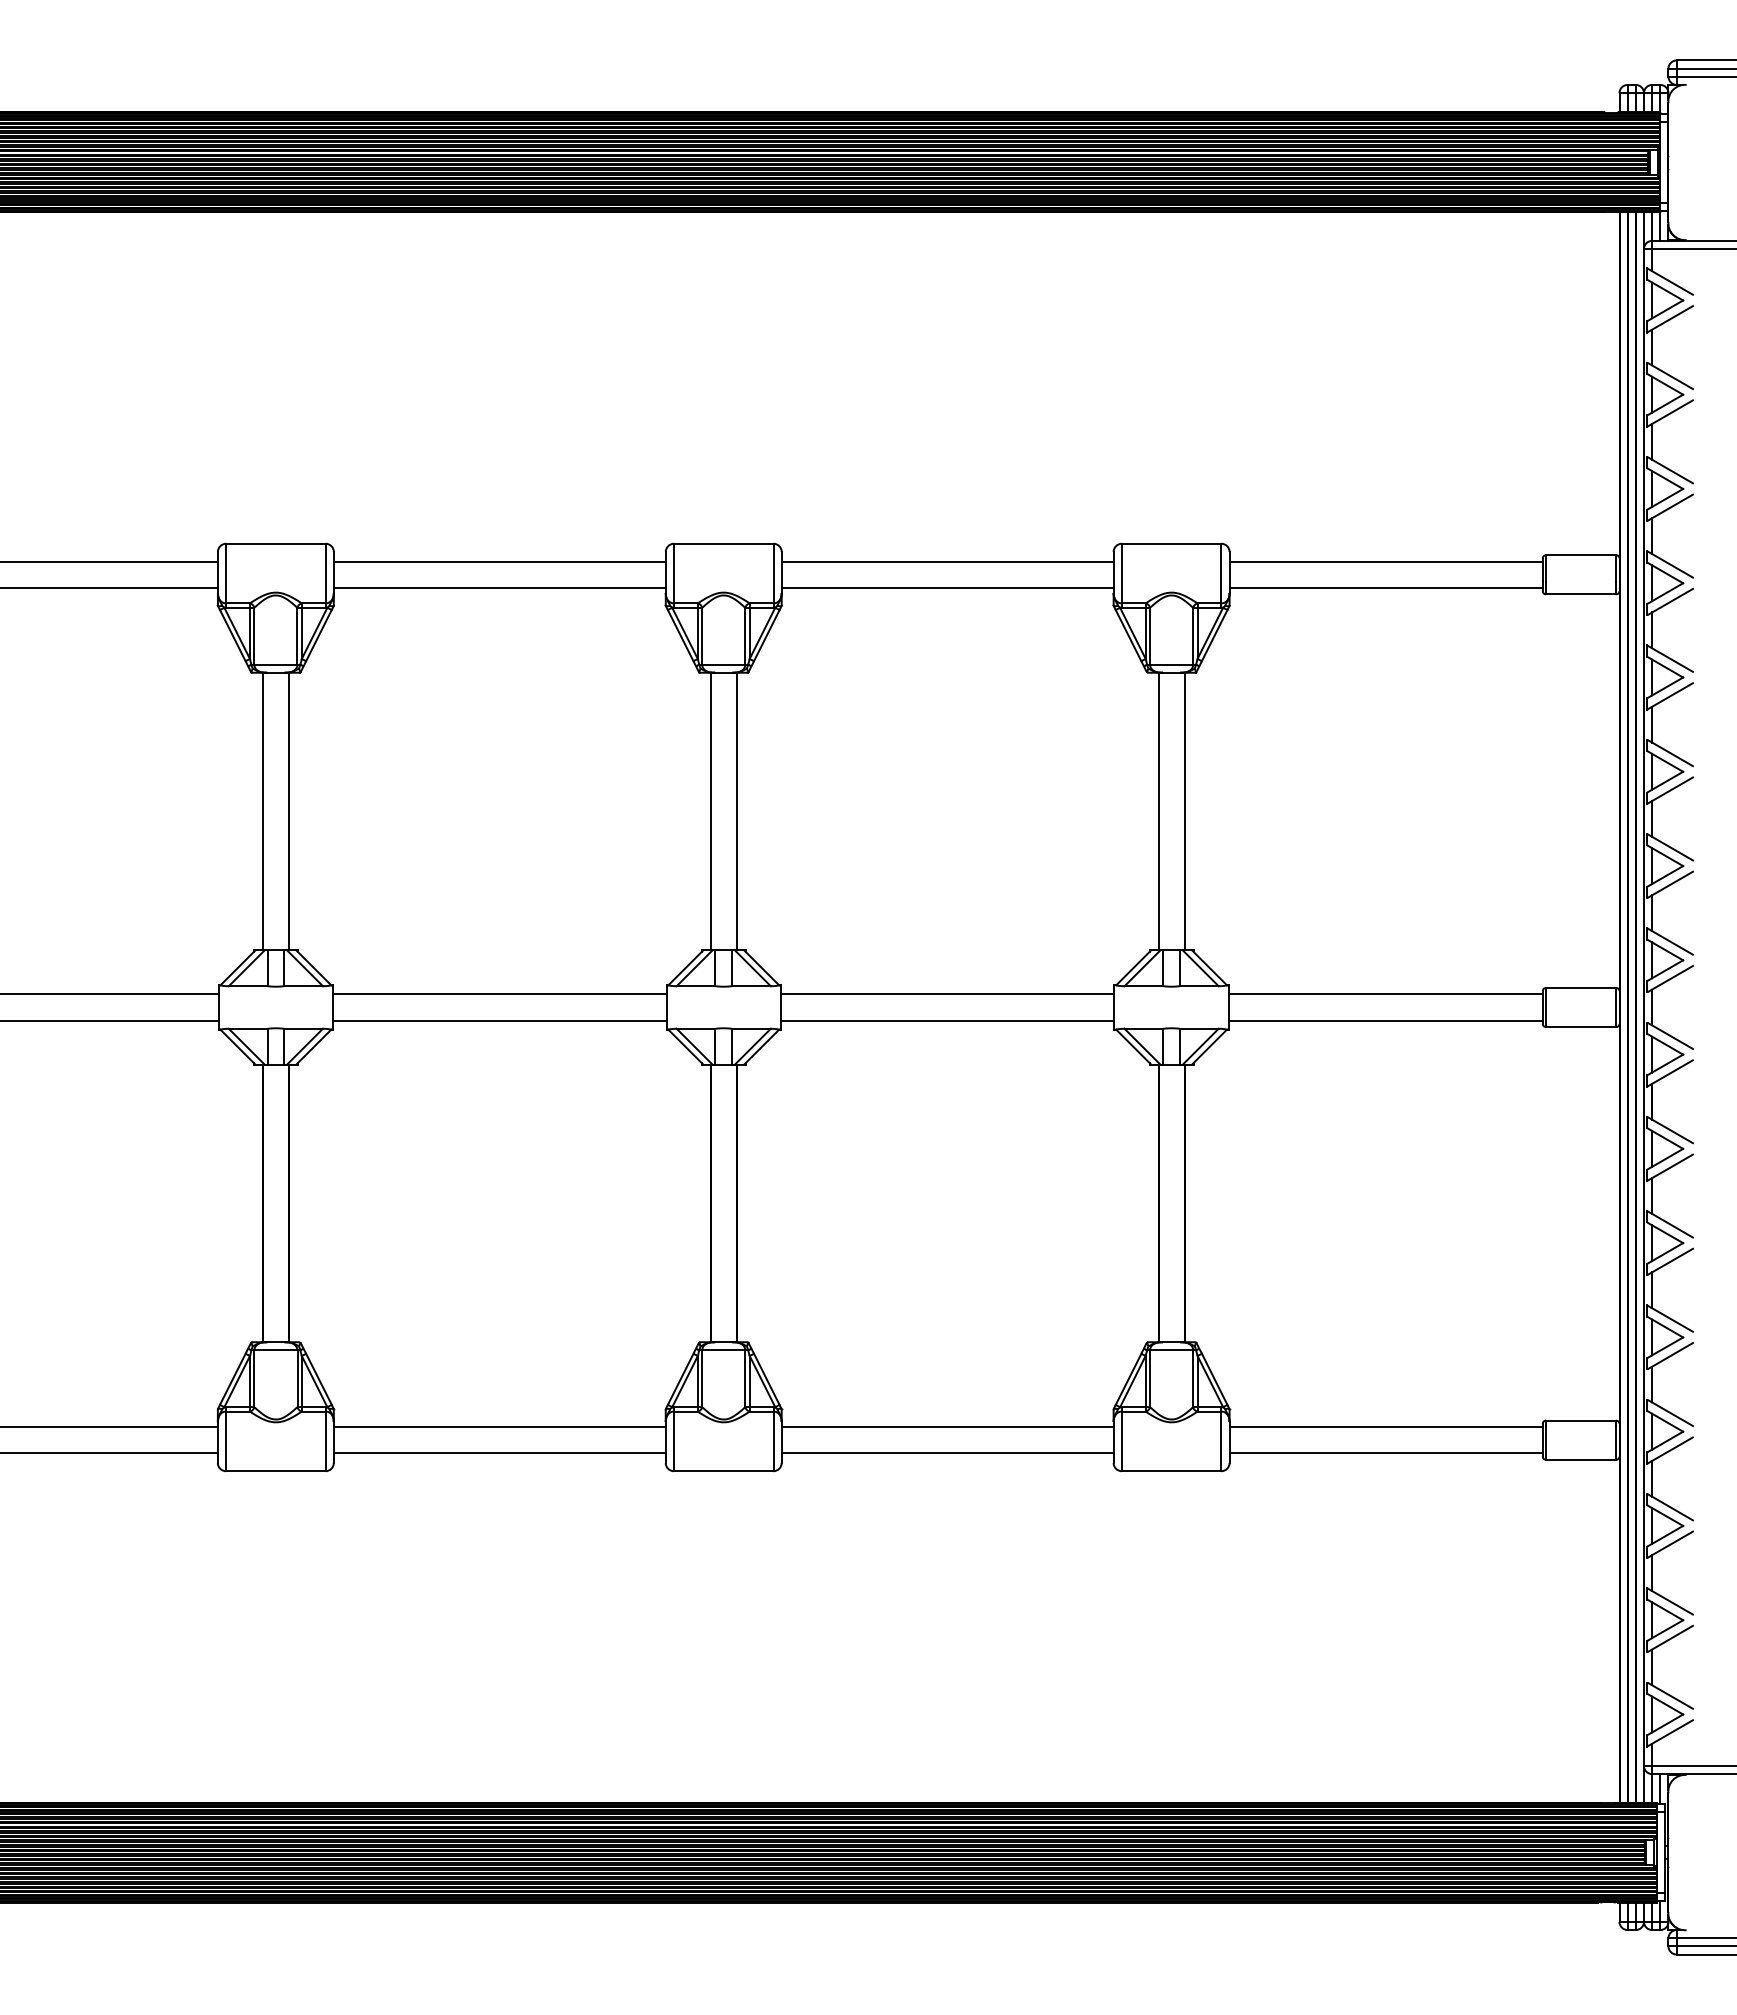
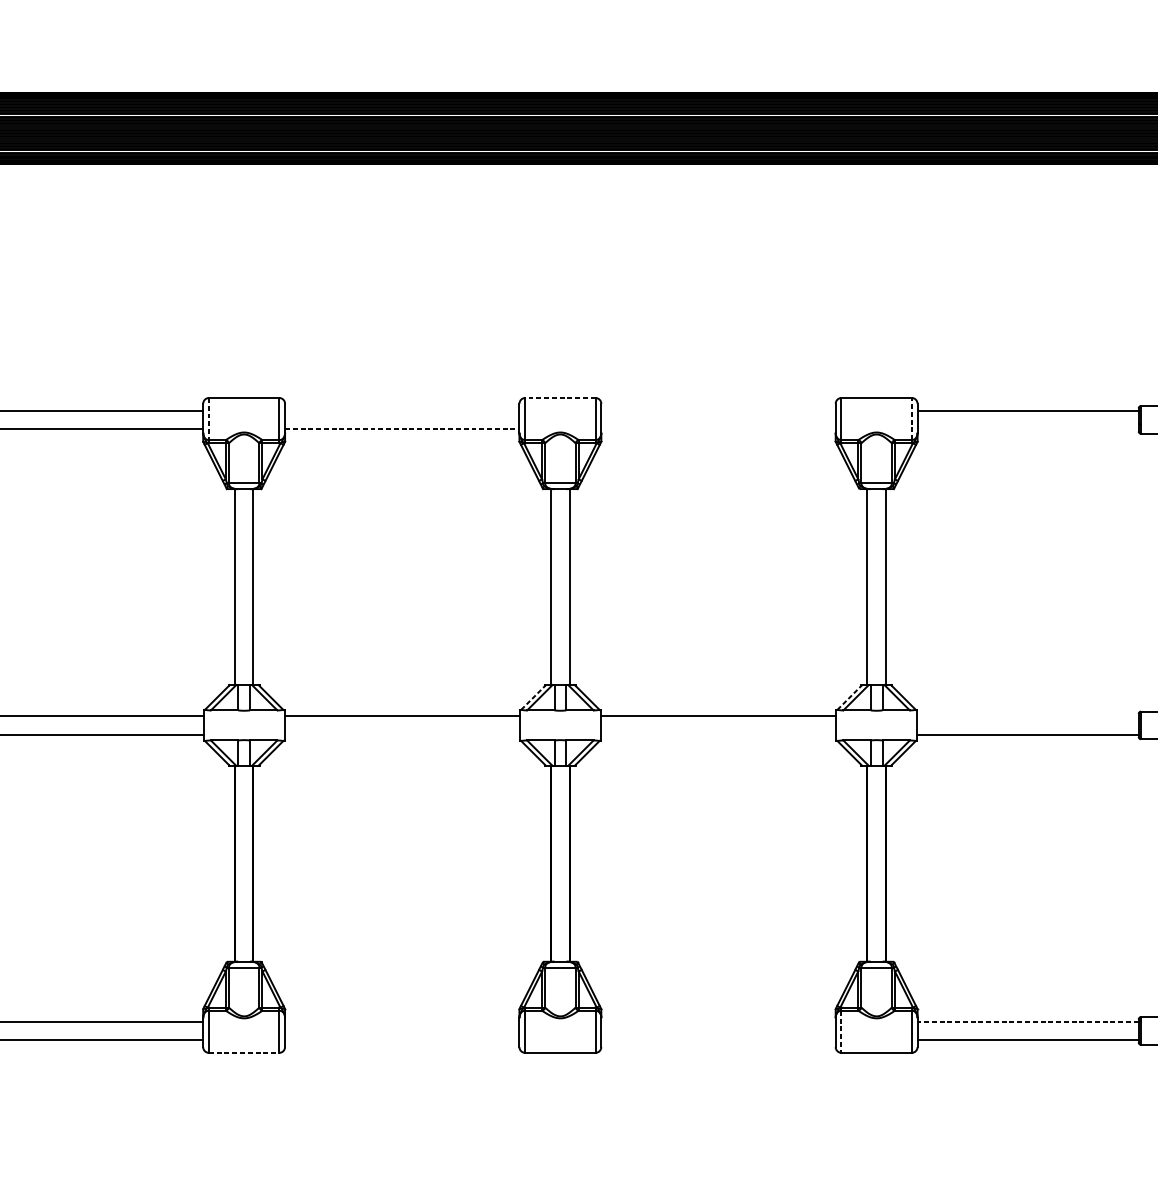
line: (723, 543) -> (560, 397), solid -> dashed
line: (499, 561) -> (402, 410), removed
line: (947, 561) -> (718, 410), removed
line: (226, 573) -> (209, 418), solid -> dashed
line: (1221, 573) -> (911, 418), solid -> dashed
line: (499, 587) -> (402, 428), solid -> dashed
line: (947, 587) -> (718, 428), removed
line: (1385, 587) -> (1027, 428), removed
line: (685, 967) -> (533, 697), solid -> dashed
line: (1133, 967) -> (849, 697), solid -> dashed
line: (1385, 994) -> (1027, 716), removed
line: (499, 1020) -> (402, 734), removed
line: (947, 1020) -> (718, 734), removed
line: (499, 1427) -> (402, 1022), removed
line: (947, 1427) -> (718, 1022), removed
line: (1386, 1427) -> (1028, 1022), solid -> dashed
line: (1121, 1441) -> (841, 1031), solid -> dashed
line: (499, 1453) -> (402, 1040), removed
line: (947, 1453) -> (718, 1040), removed
line: (275, 1471) -> (243, 1053), solid -> dashed

